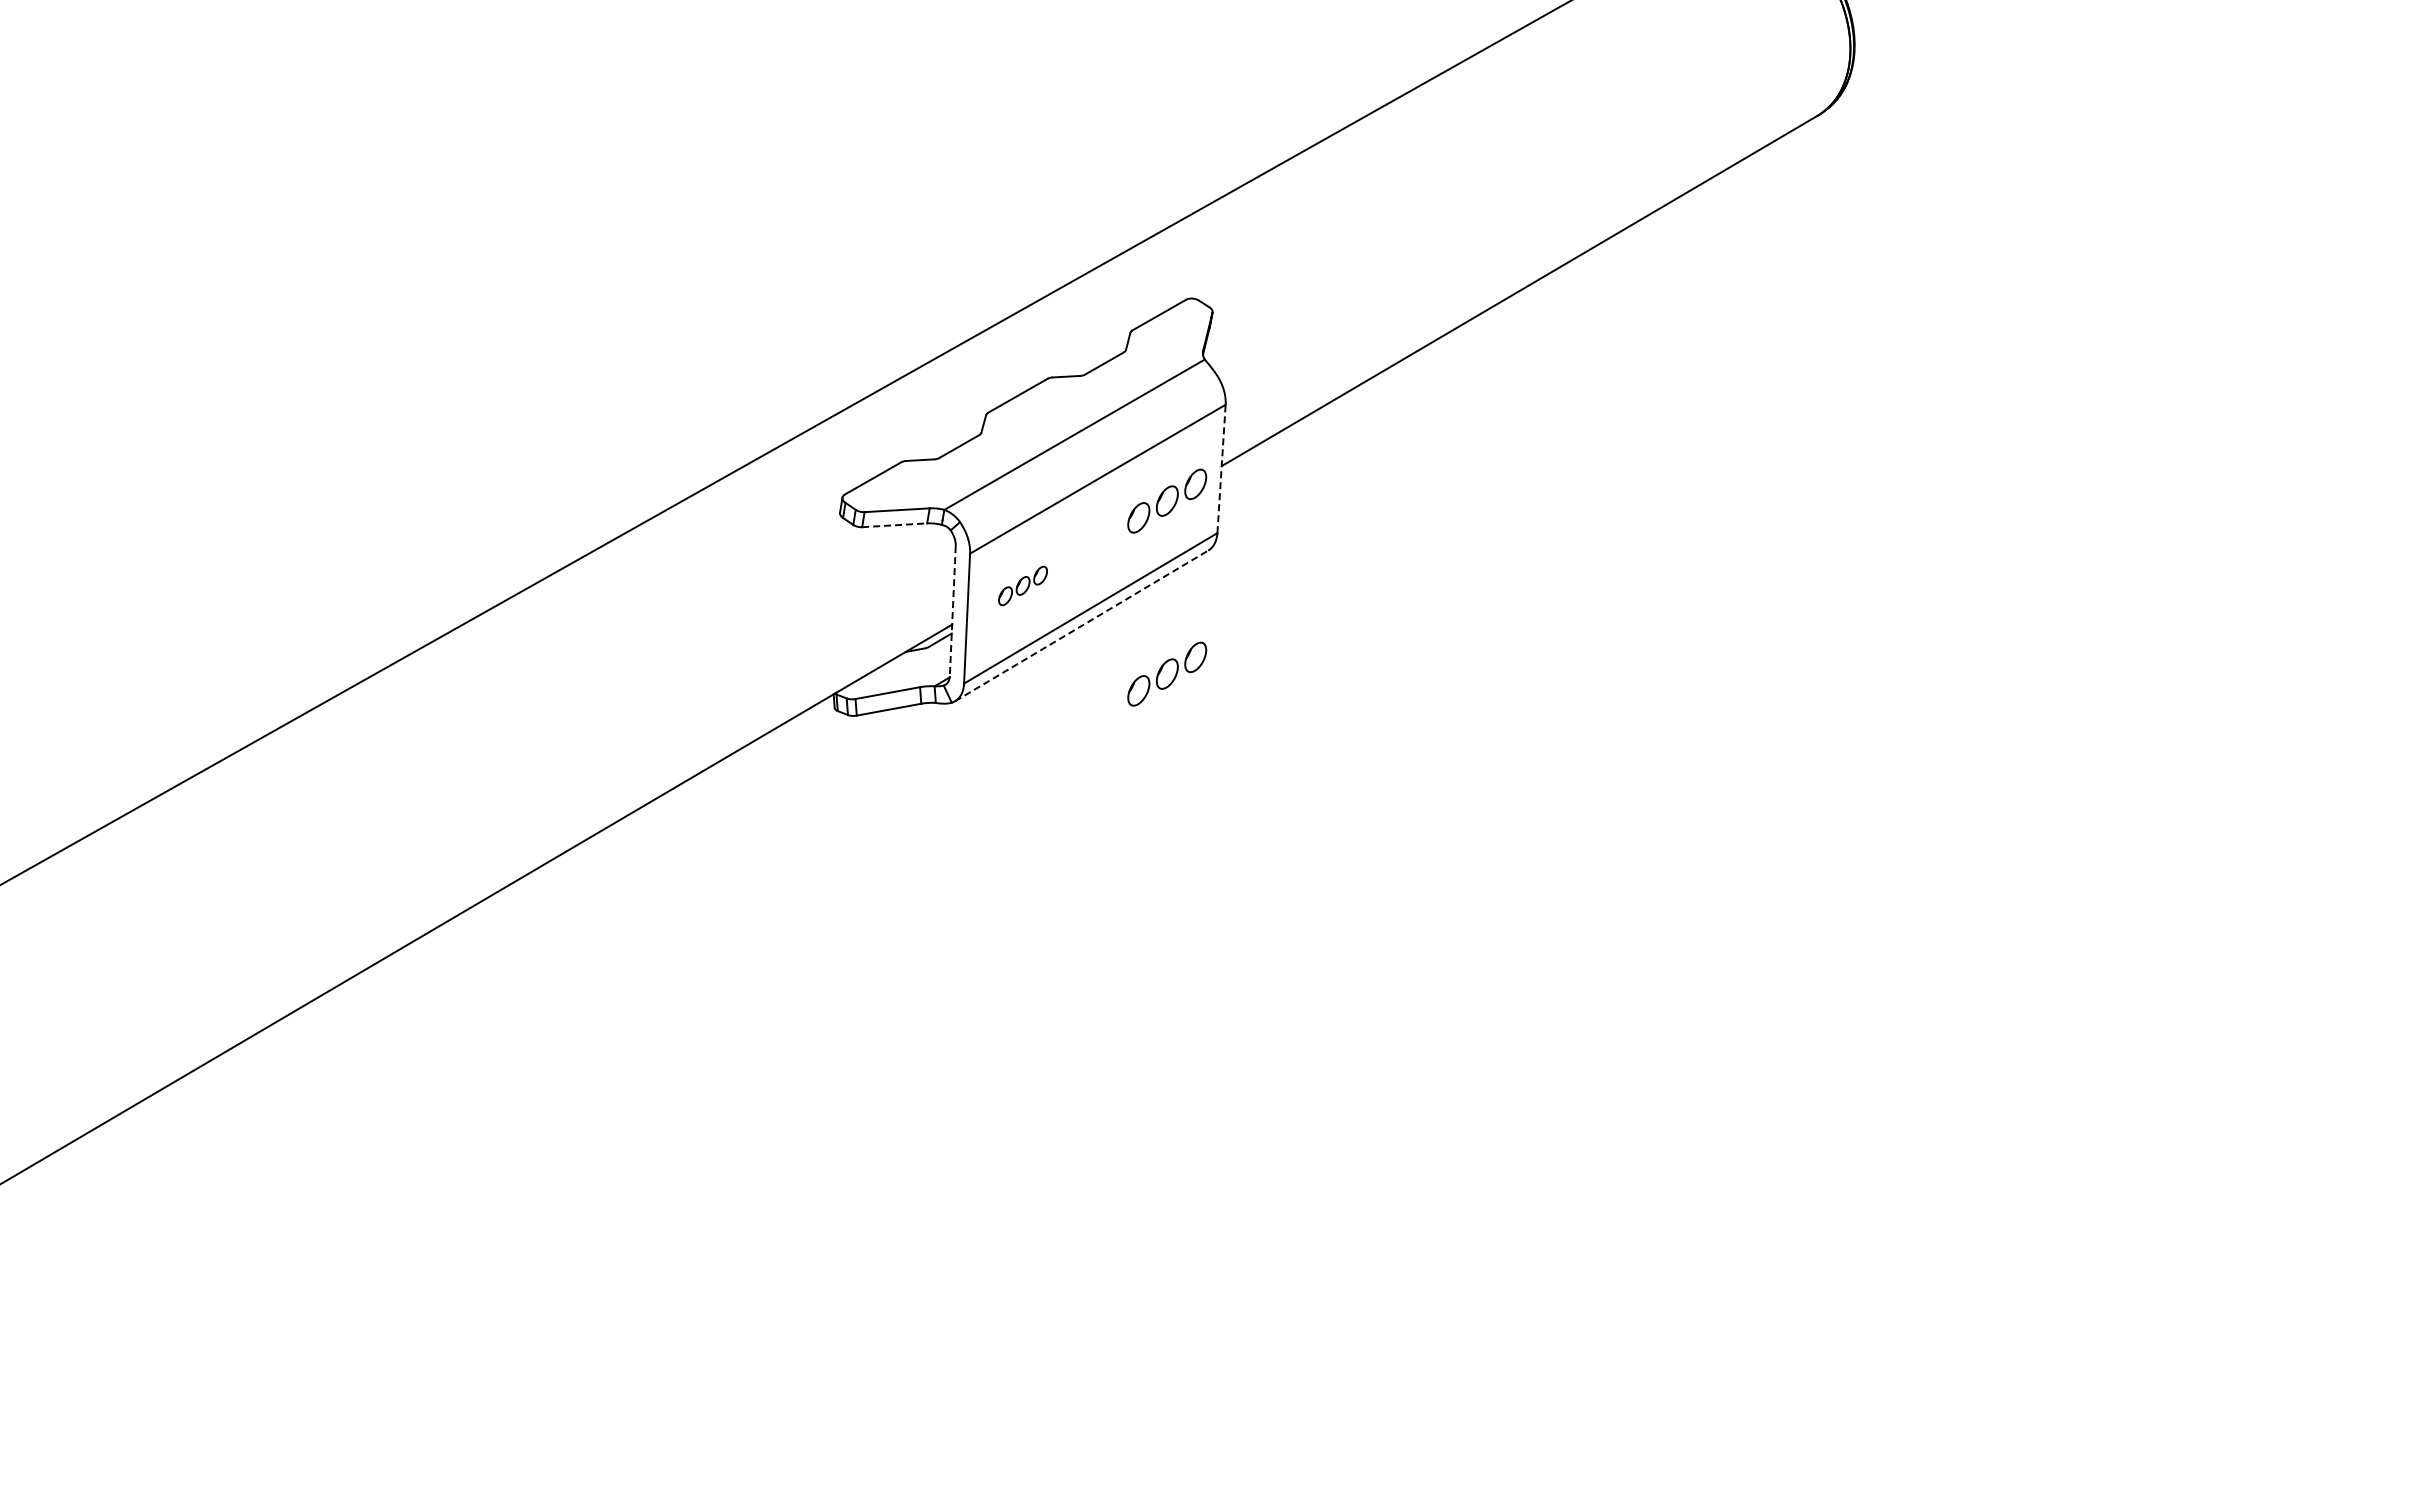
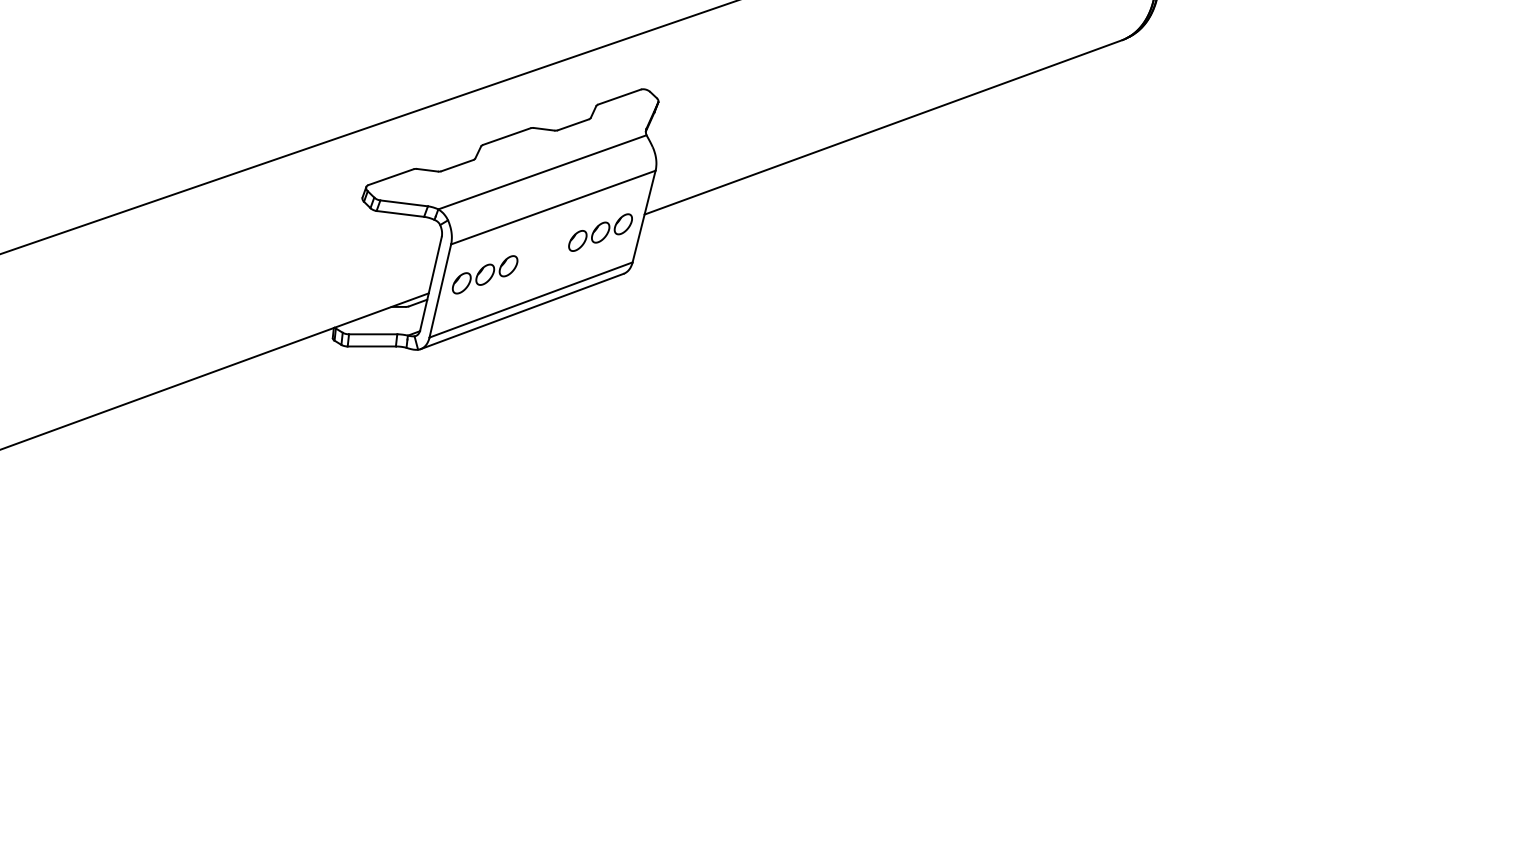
line: (1221, 468) -> (644, 216), dashed -> solid
line: (894, 525) -> (400, 214), dashed -> solid
part: (1022, 585) -> (484, 274), size x1.67
line: (952, 611) -> (430, 283), dashed -> solid
line: (1082, 625) -> (522, 311), dashed -> solid
part: (1167, 673) -> (577, 357), removed

